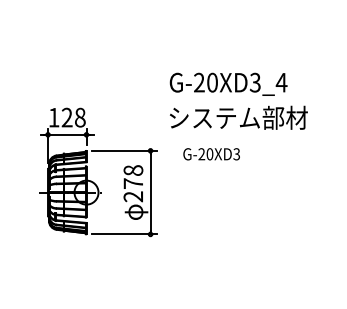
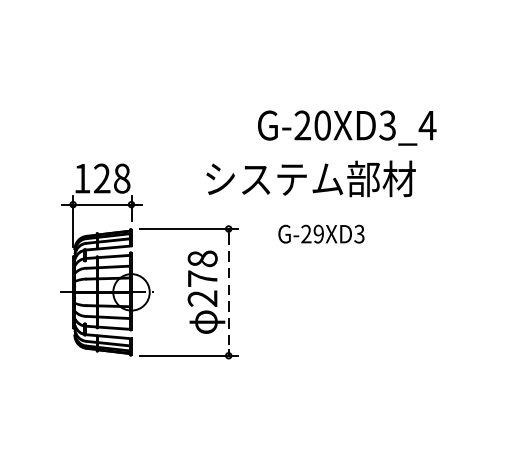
text: (238, 117) -> (310, 178), moved
text: (209, 154) -> (318, 234), G-20XD3 -> G-29XD3
line: (150, 193) -> (228, 293), solid -> dashed

